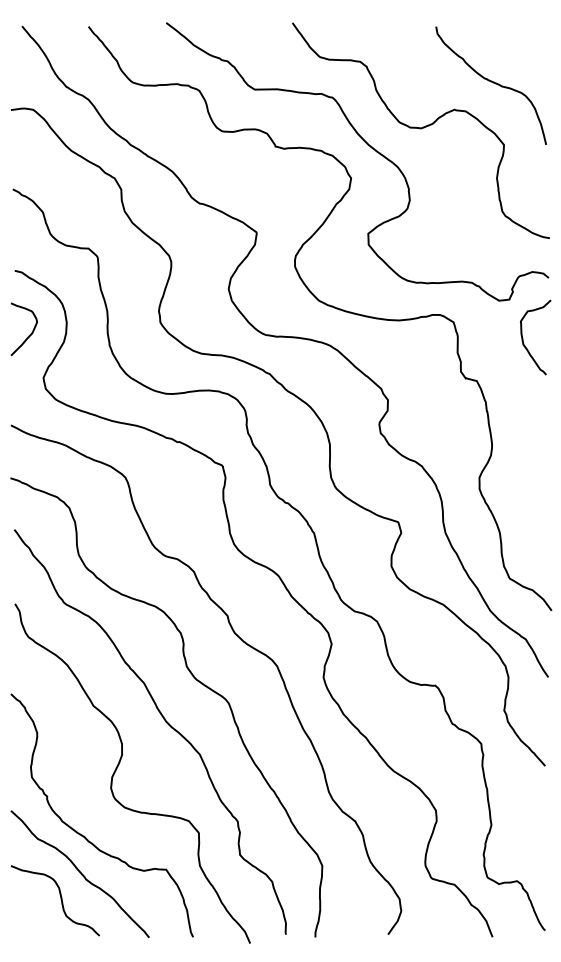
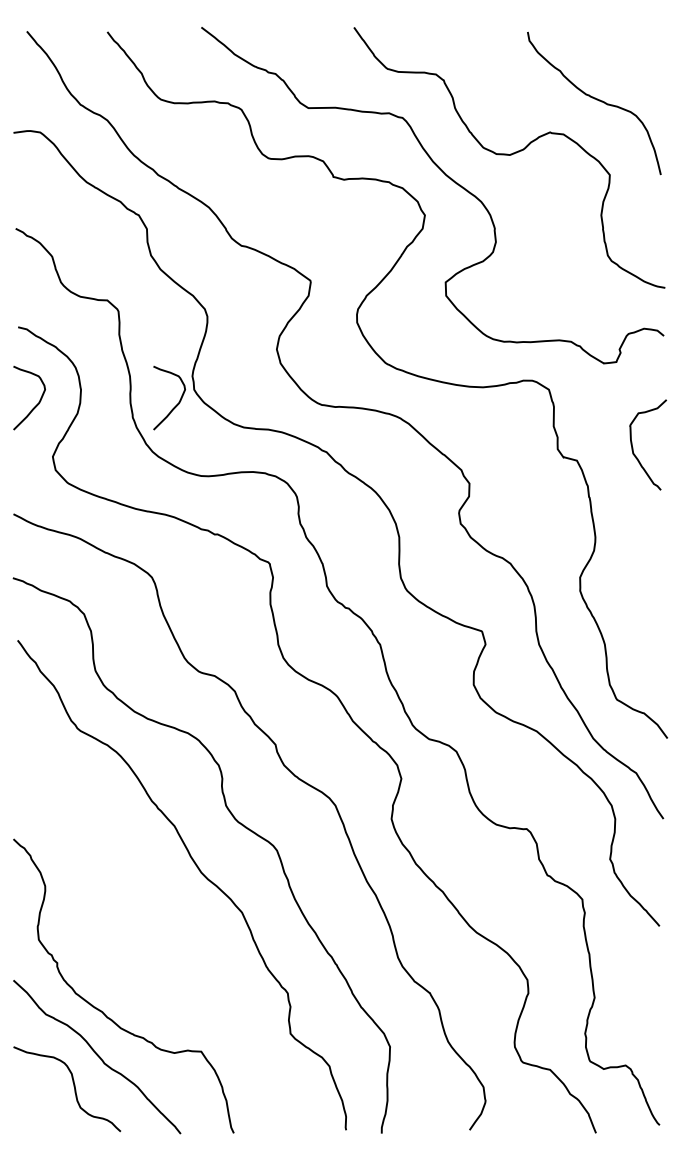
curve: (147, 332) -> (178, 401), added
curve: (523, 339) -> (633, 447), moved
curve: (117, 768) -> (142, 929), removed

